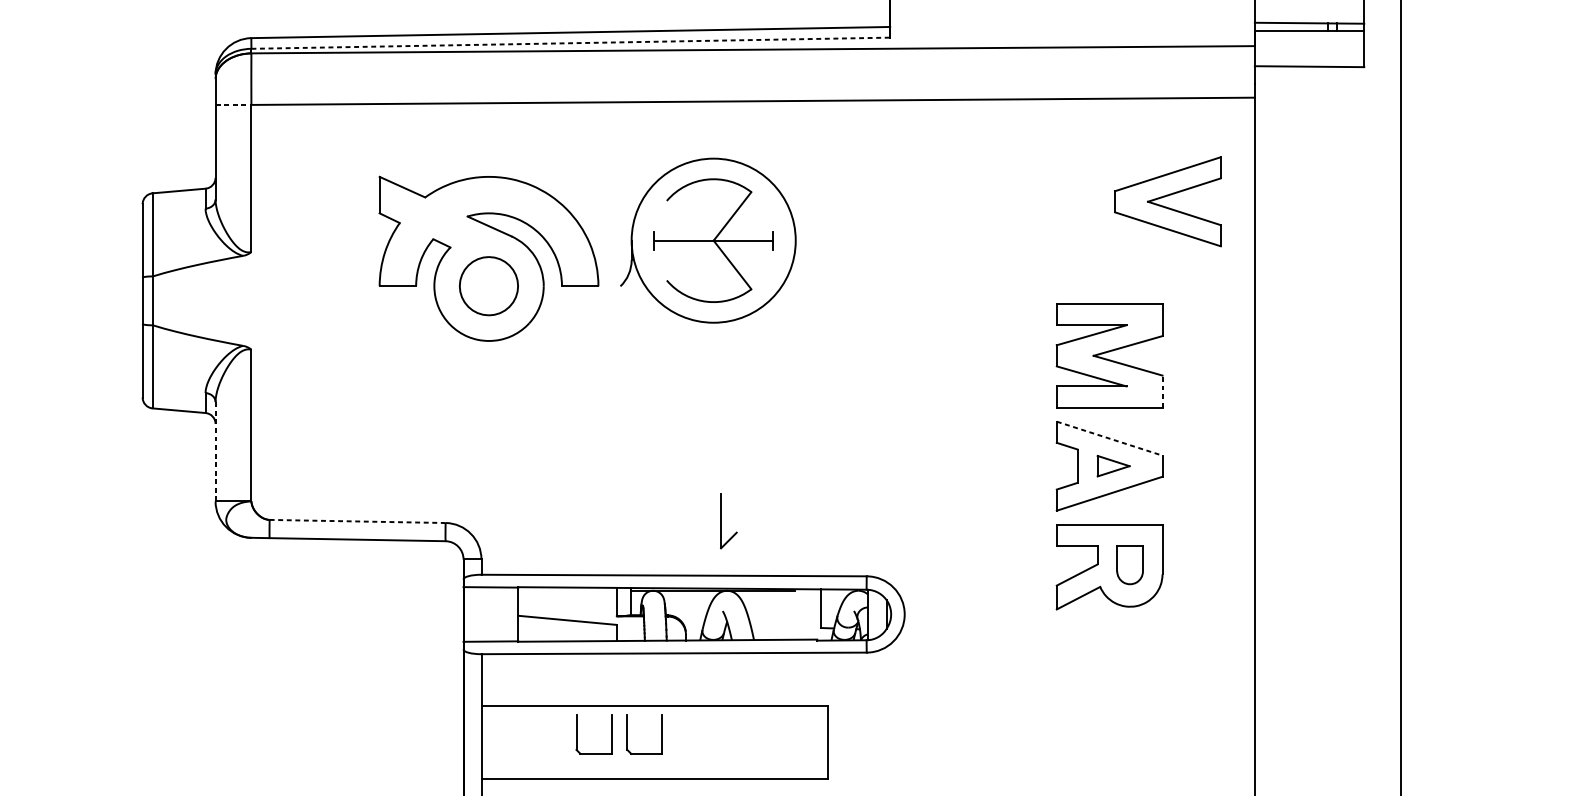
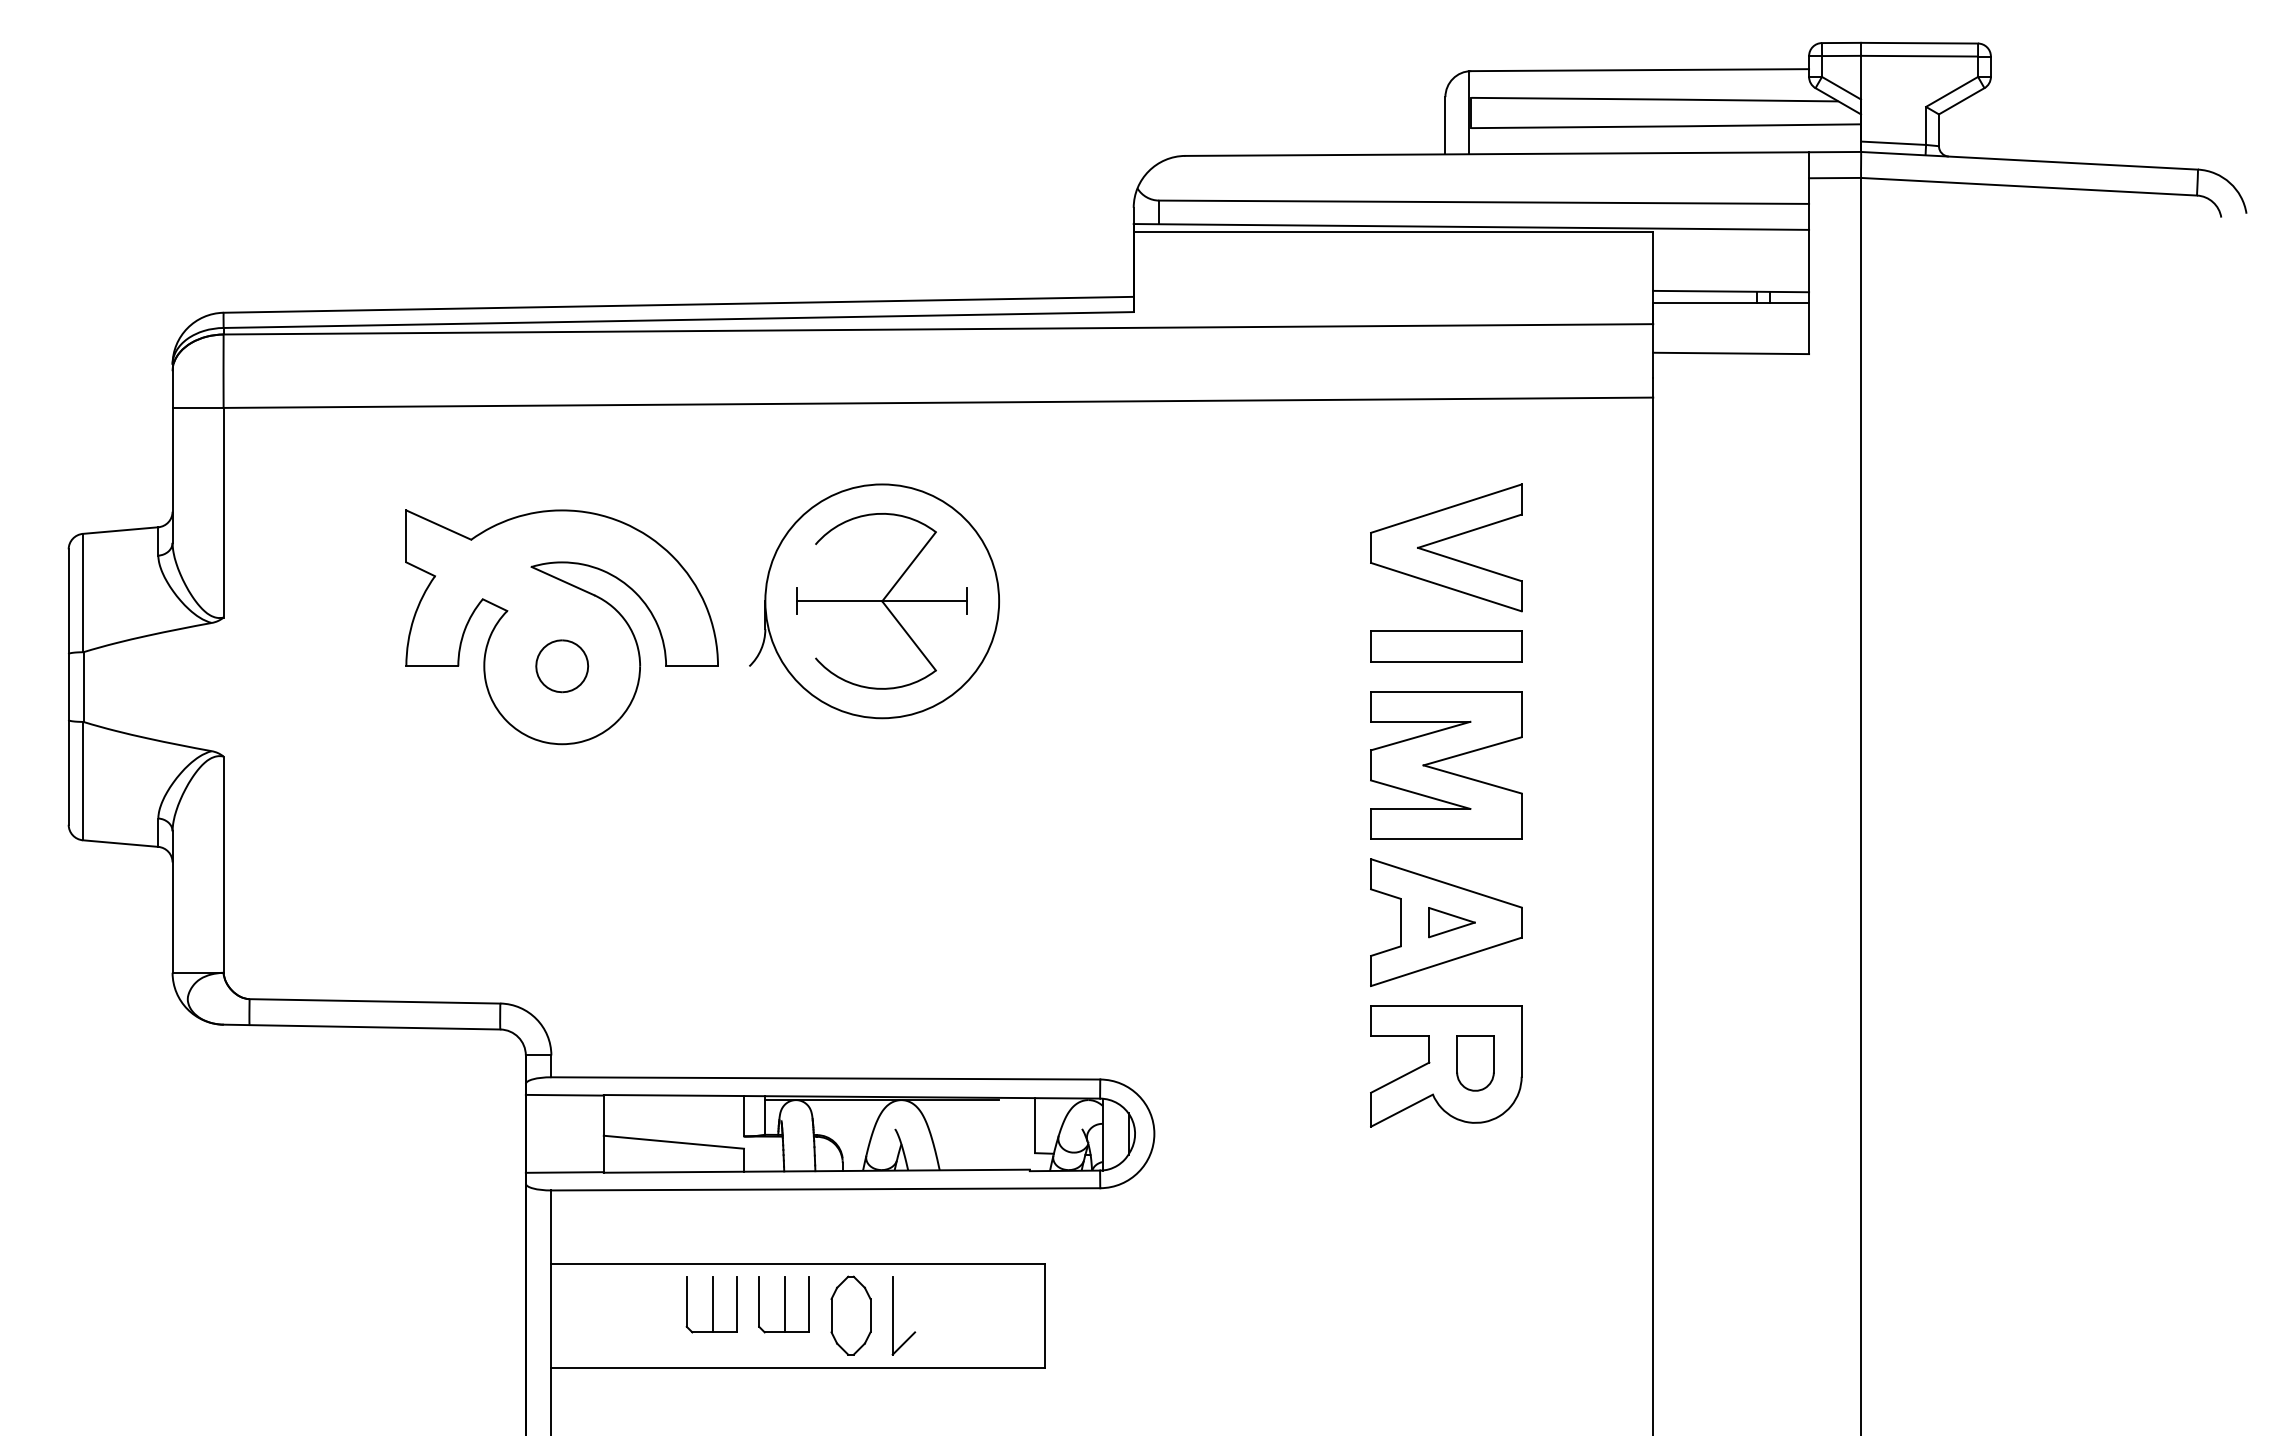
line: (571, 43) -> (679, 320), dashed -> solid
line: (233, 104) -> (198, 407), dashed -> solid
part: (1166, 196) -> (1444, 540), moved
part: (1109, 272) -> (1446, 646), added
part: (489, 286) -> (562, 666), size x0.62
line: (1162, 391) -> (1521, 816), dashed -> solid
line: (1109, 438) -> (1446, 883), dashed -> solid
line: (215, 452) -> (172, 902), dashed -> solid
part: (721, 520) -> (893, 1315), moved
line: (358, 521) -> (375, 1001), dashed -> solid
line: (594, 734) -> (712, 1304), added
line: (645, 734) -> (785, 1304), added
part: (691, 741) -> (850, 1315), added

